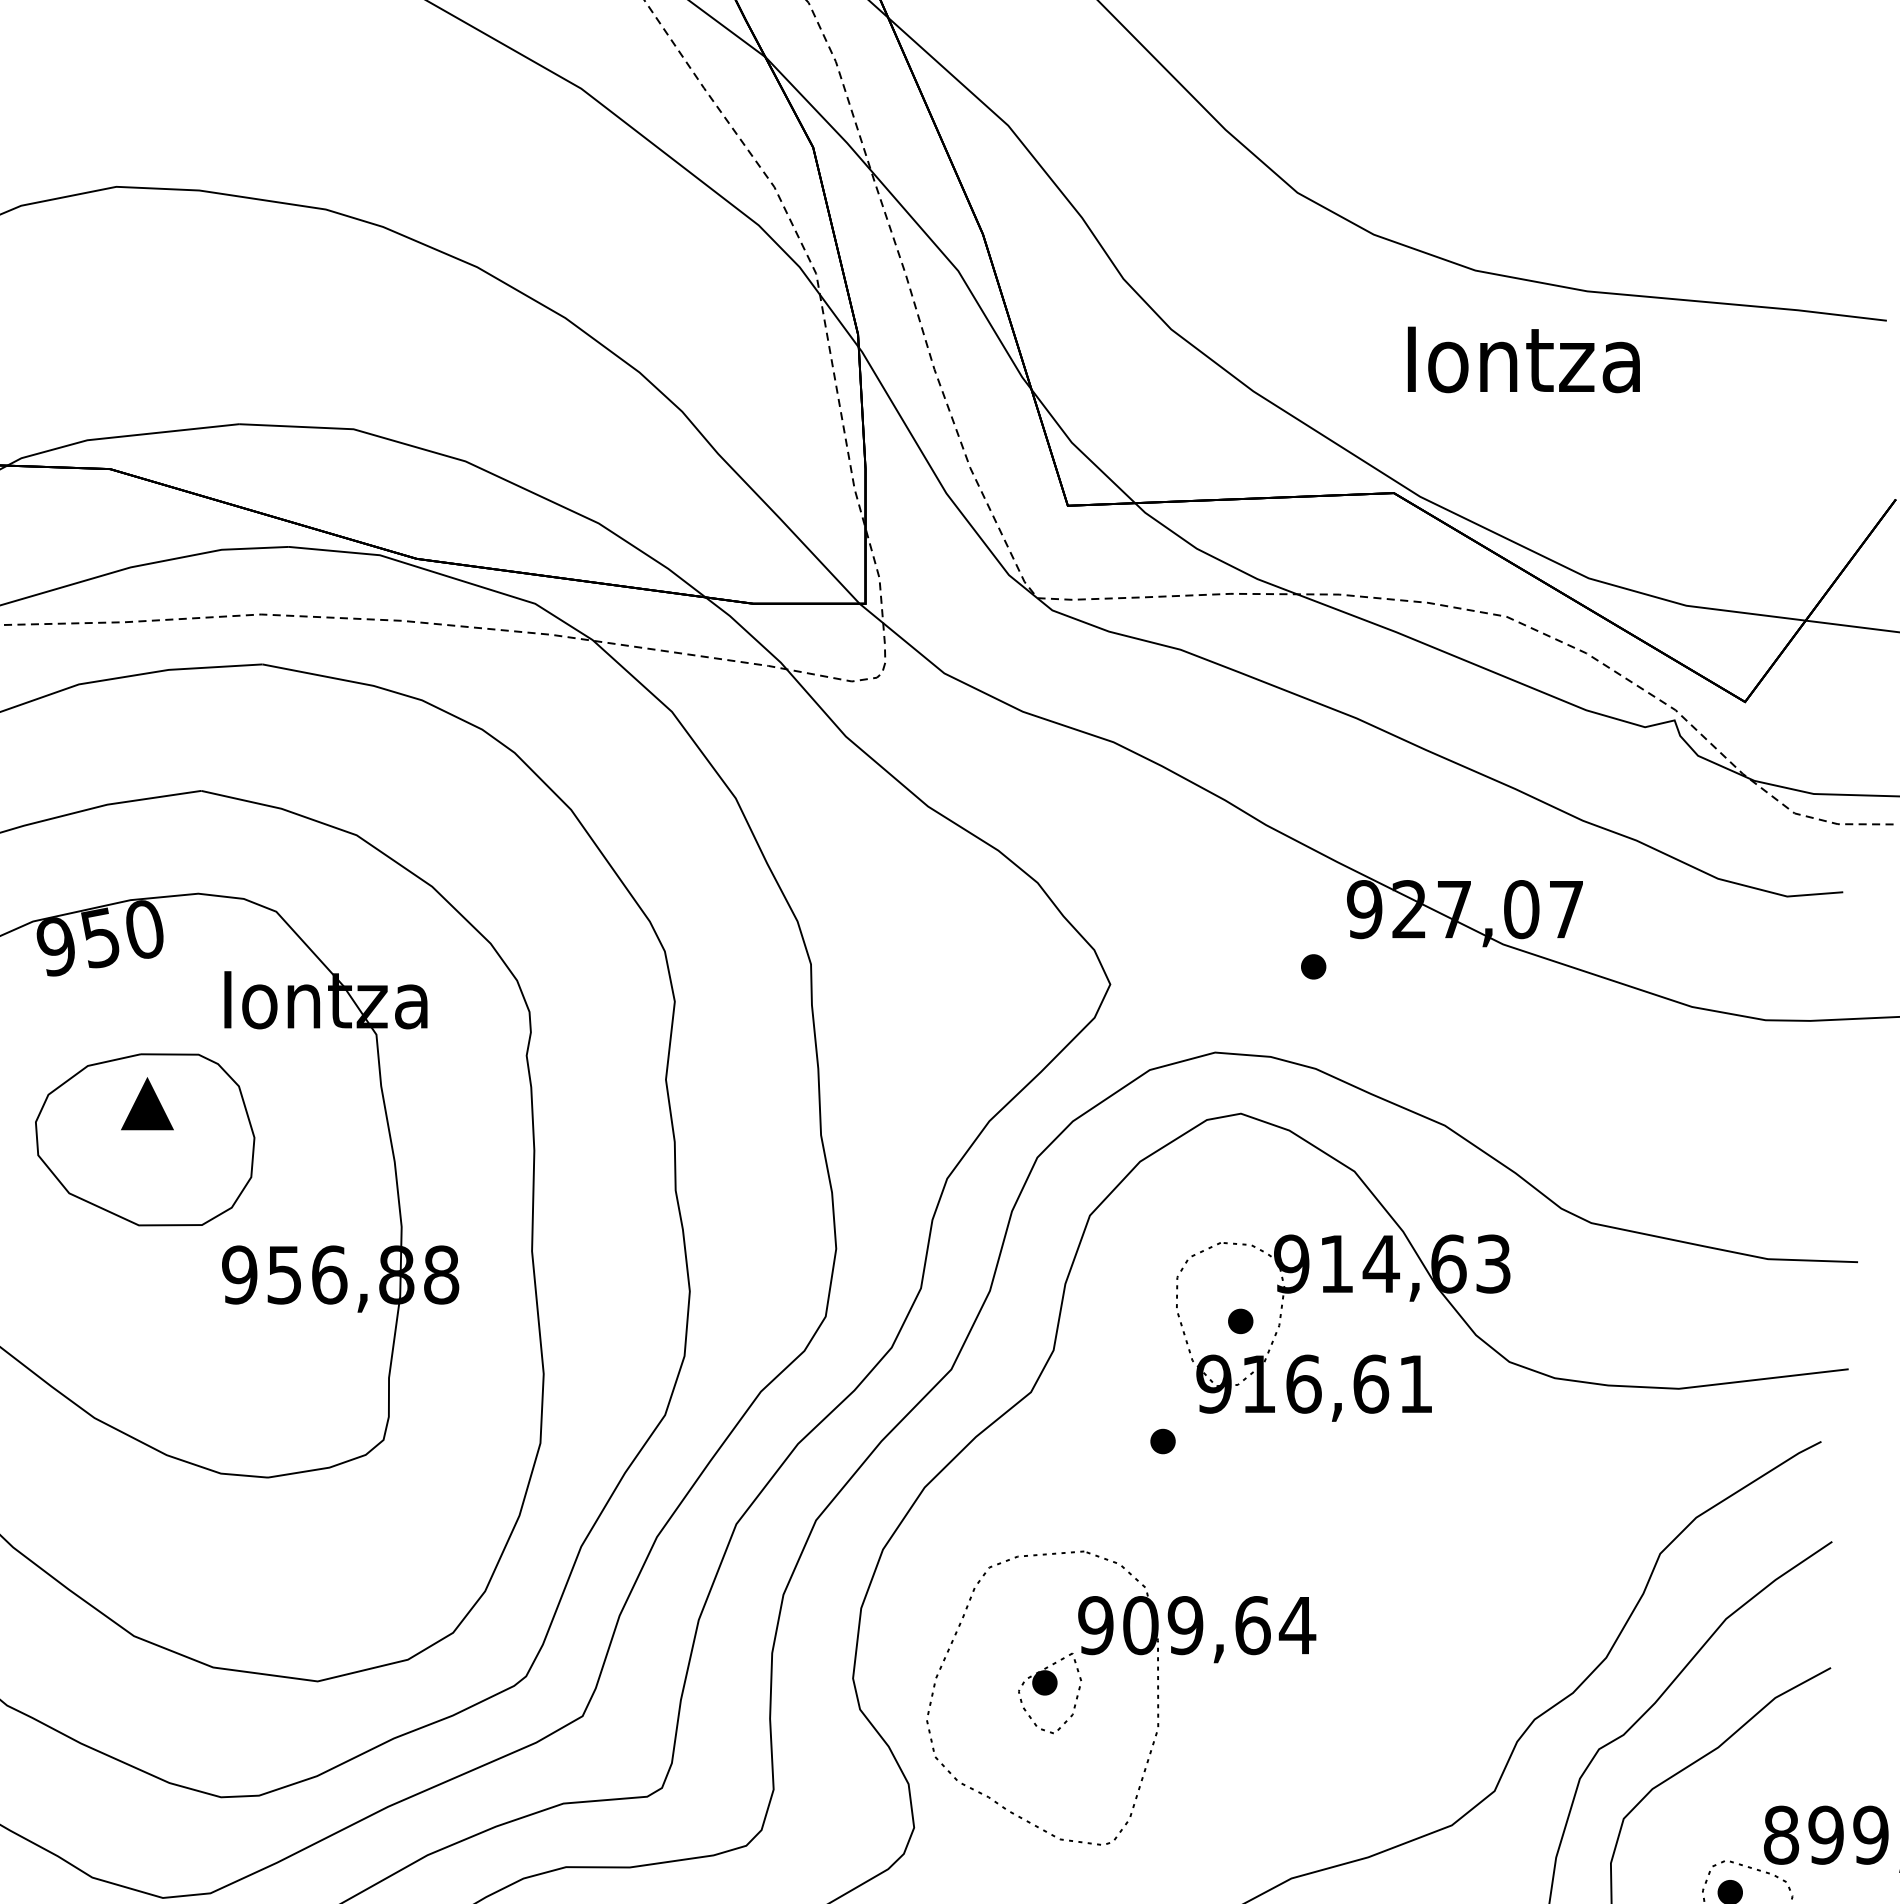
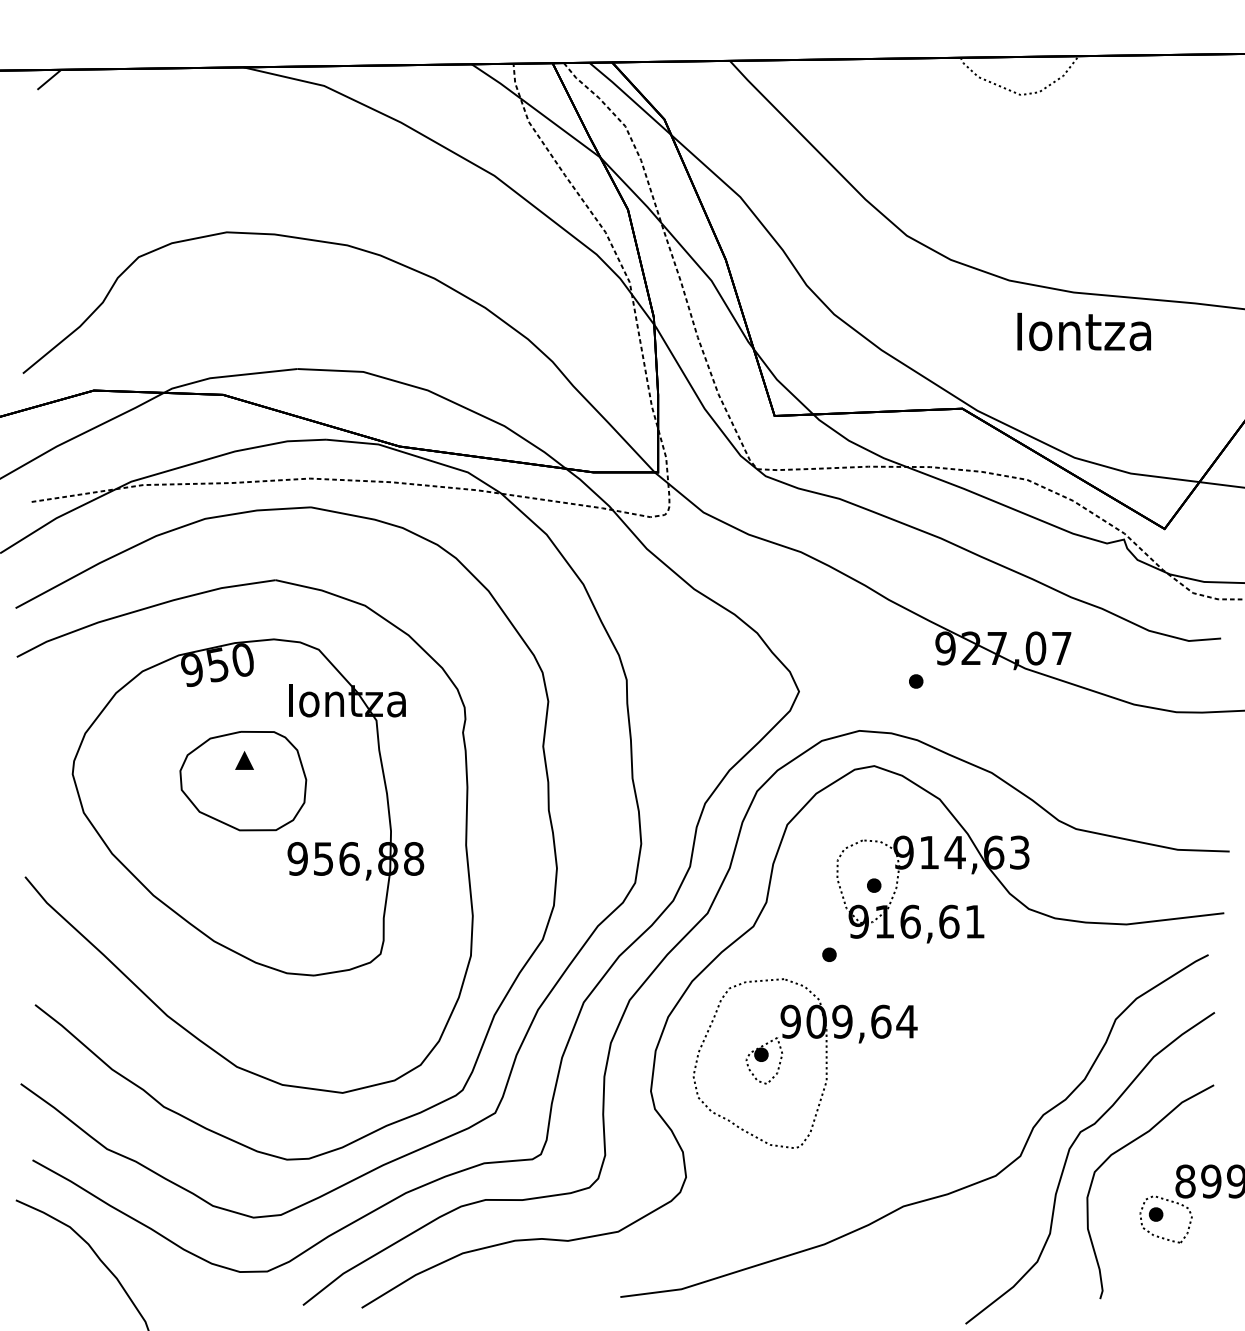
text: (1522, 359) -> (1083, 331), moved
part: (147, 1104) -> (244, 760), size x0.62
part: (1156, 1697) -> (825, 1063), moved

